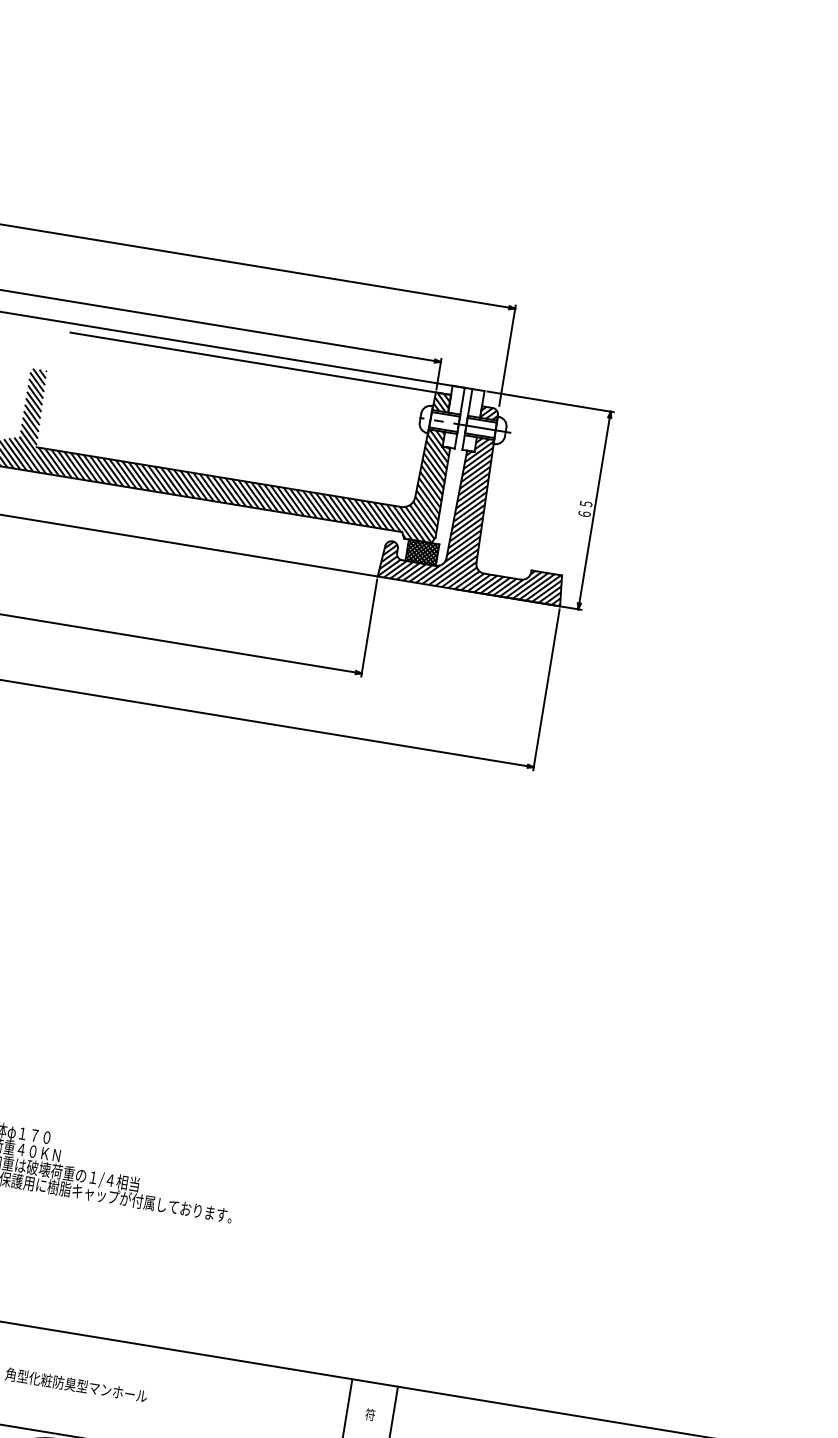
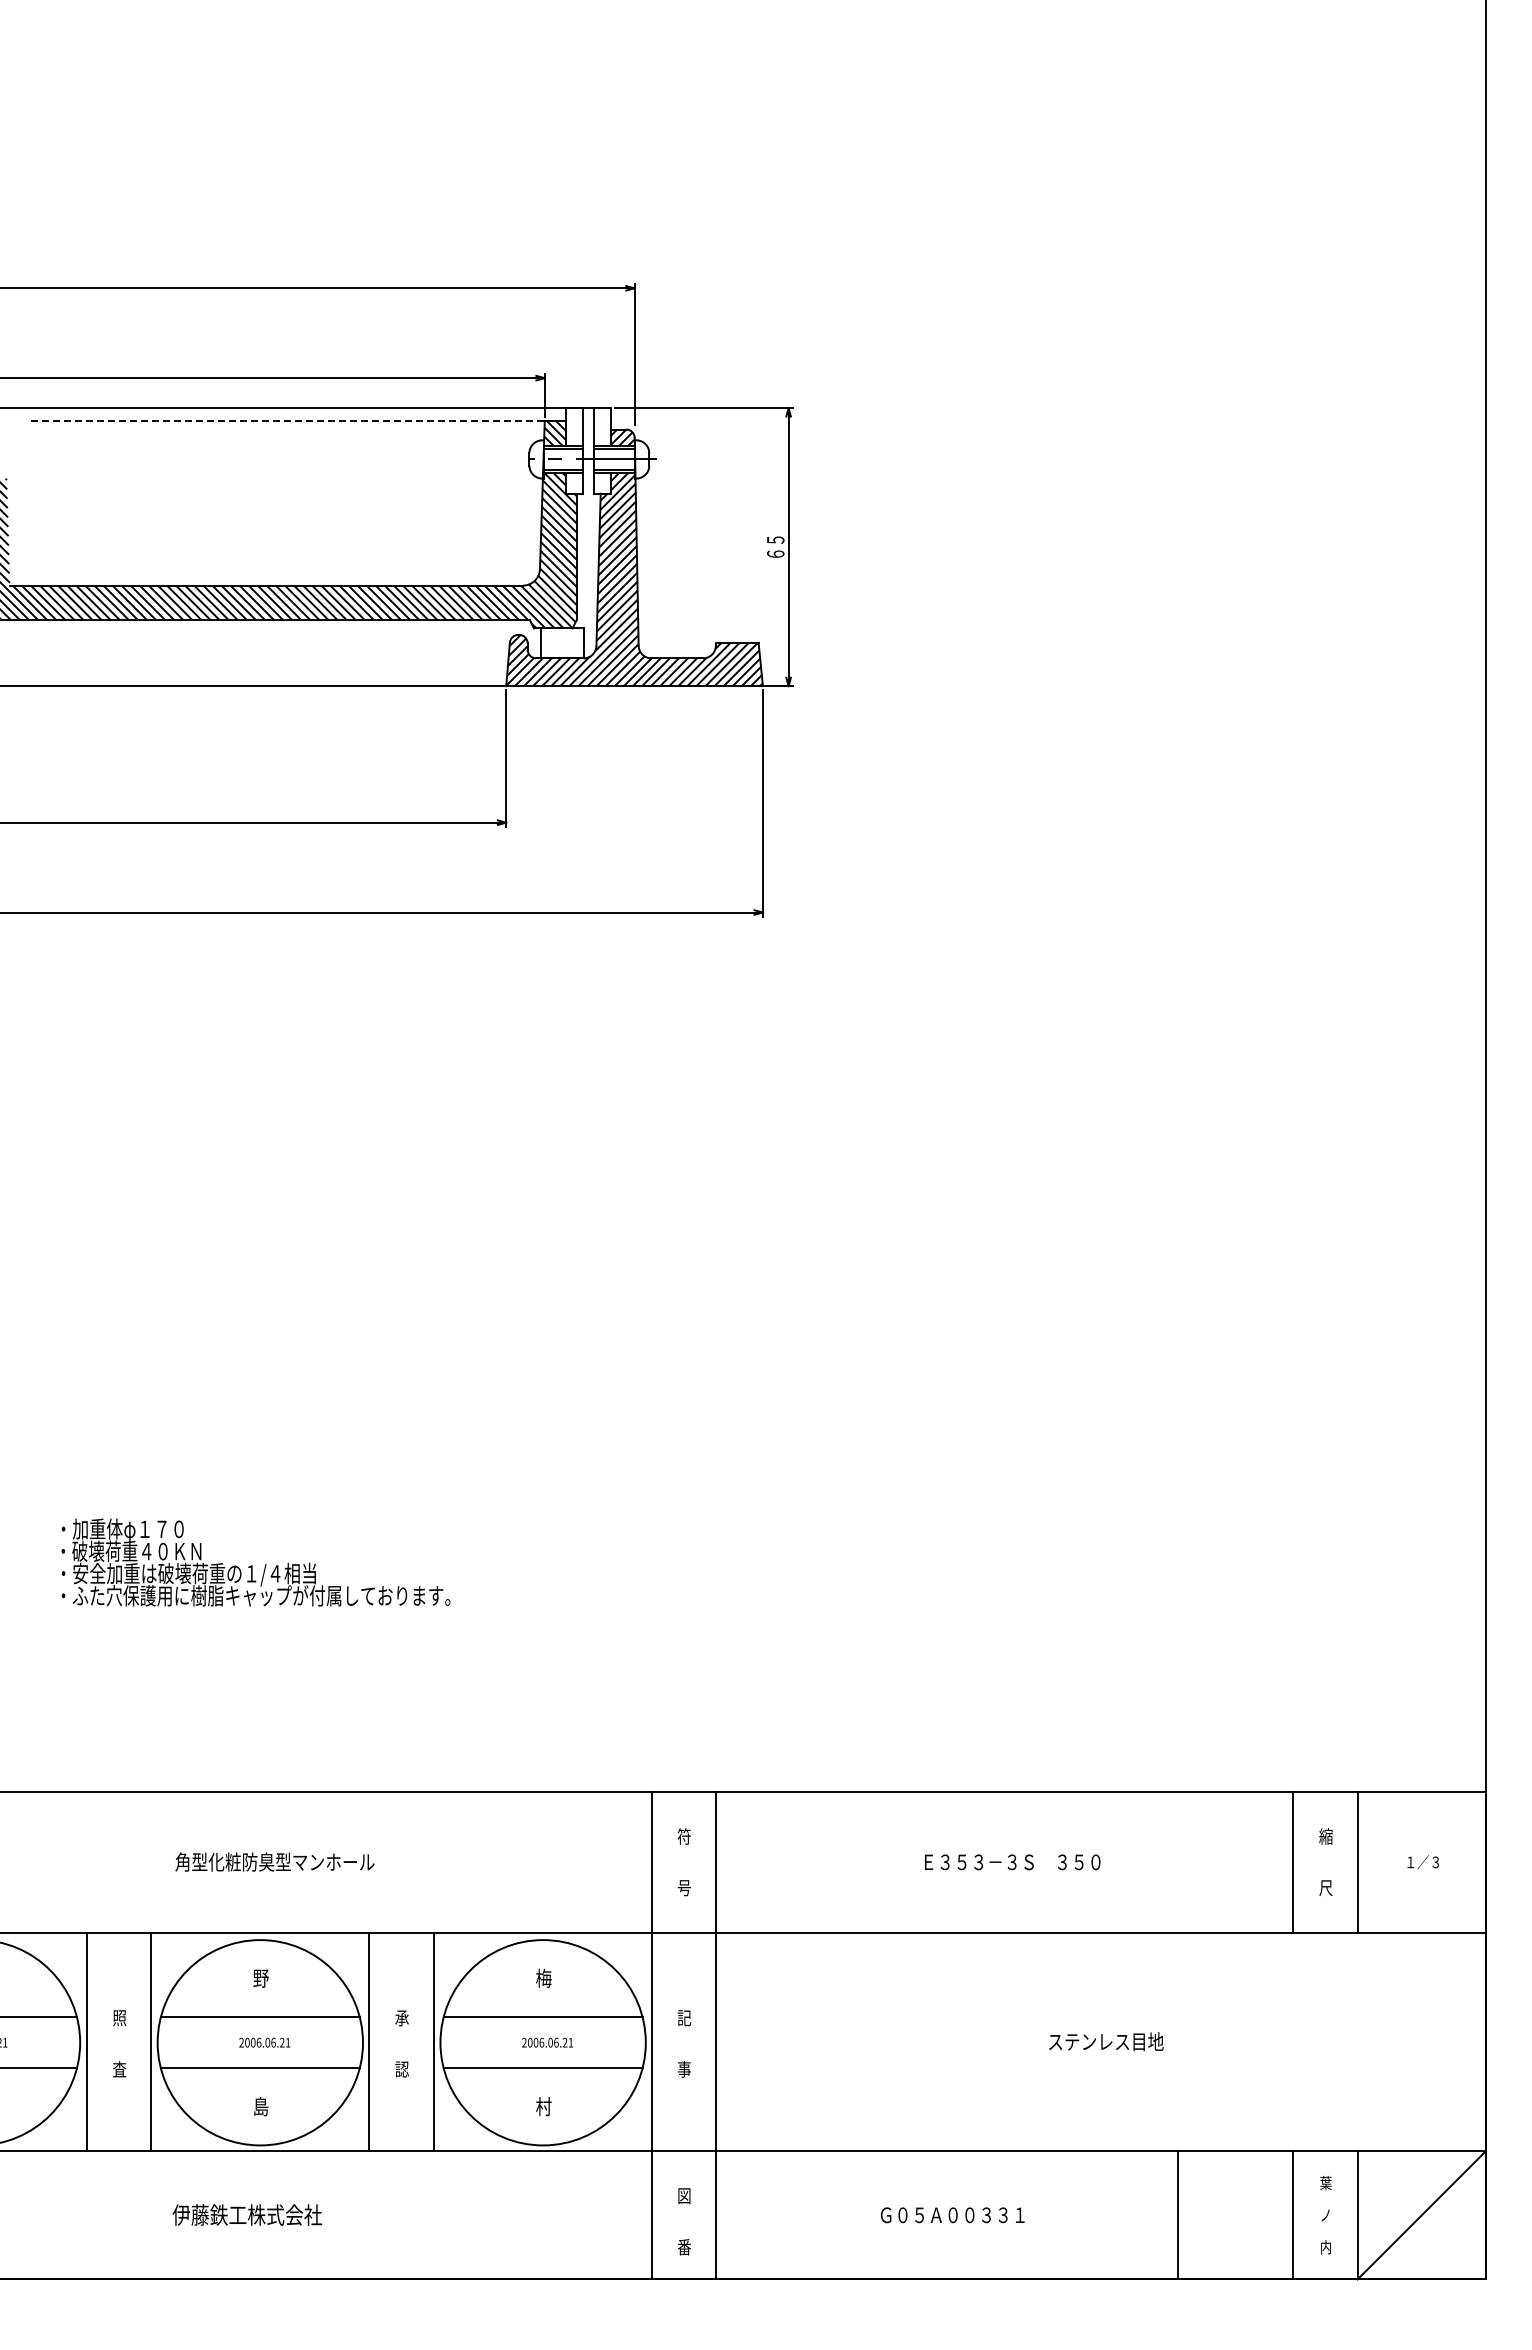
line: (260, 363) -> (298, 420), solid -> dashed
hatch: (421, 552) -> (561, 643), removed

